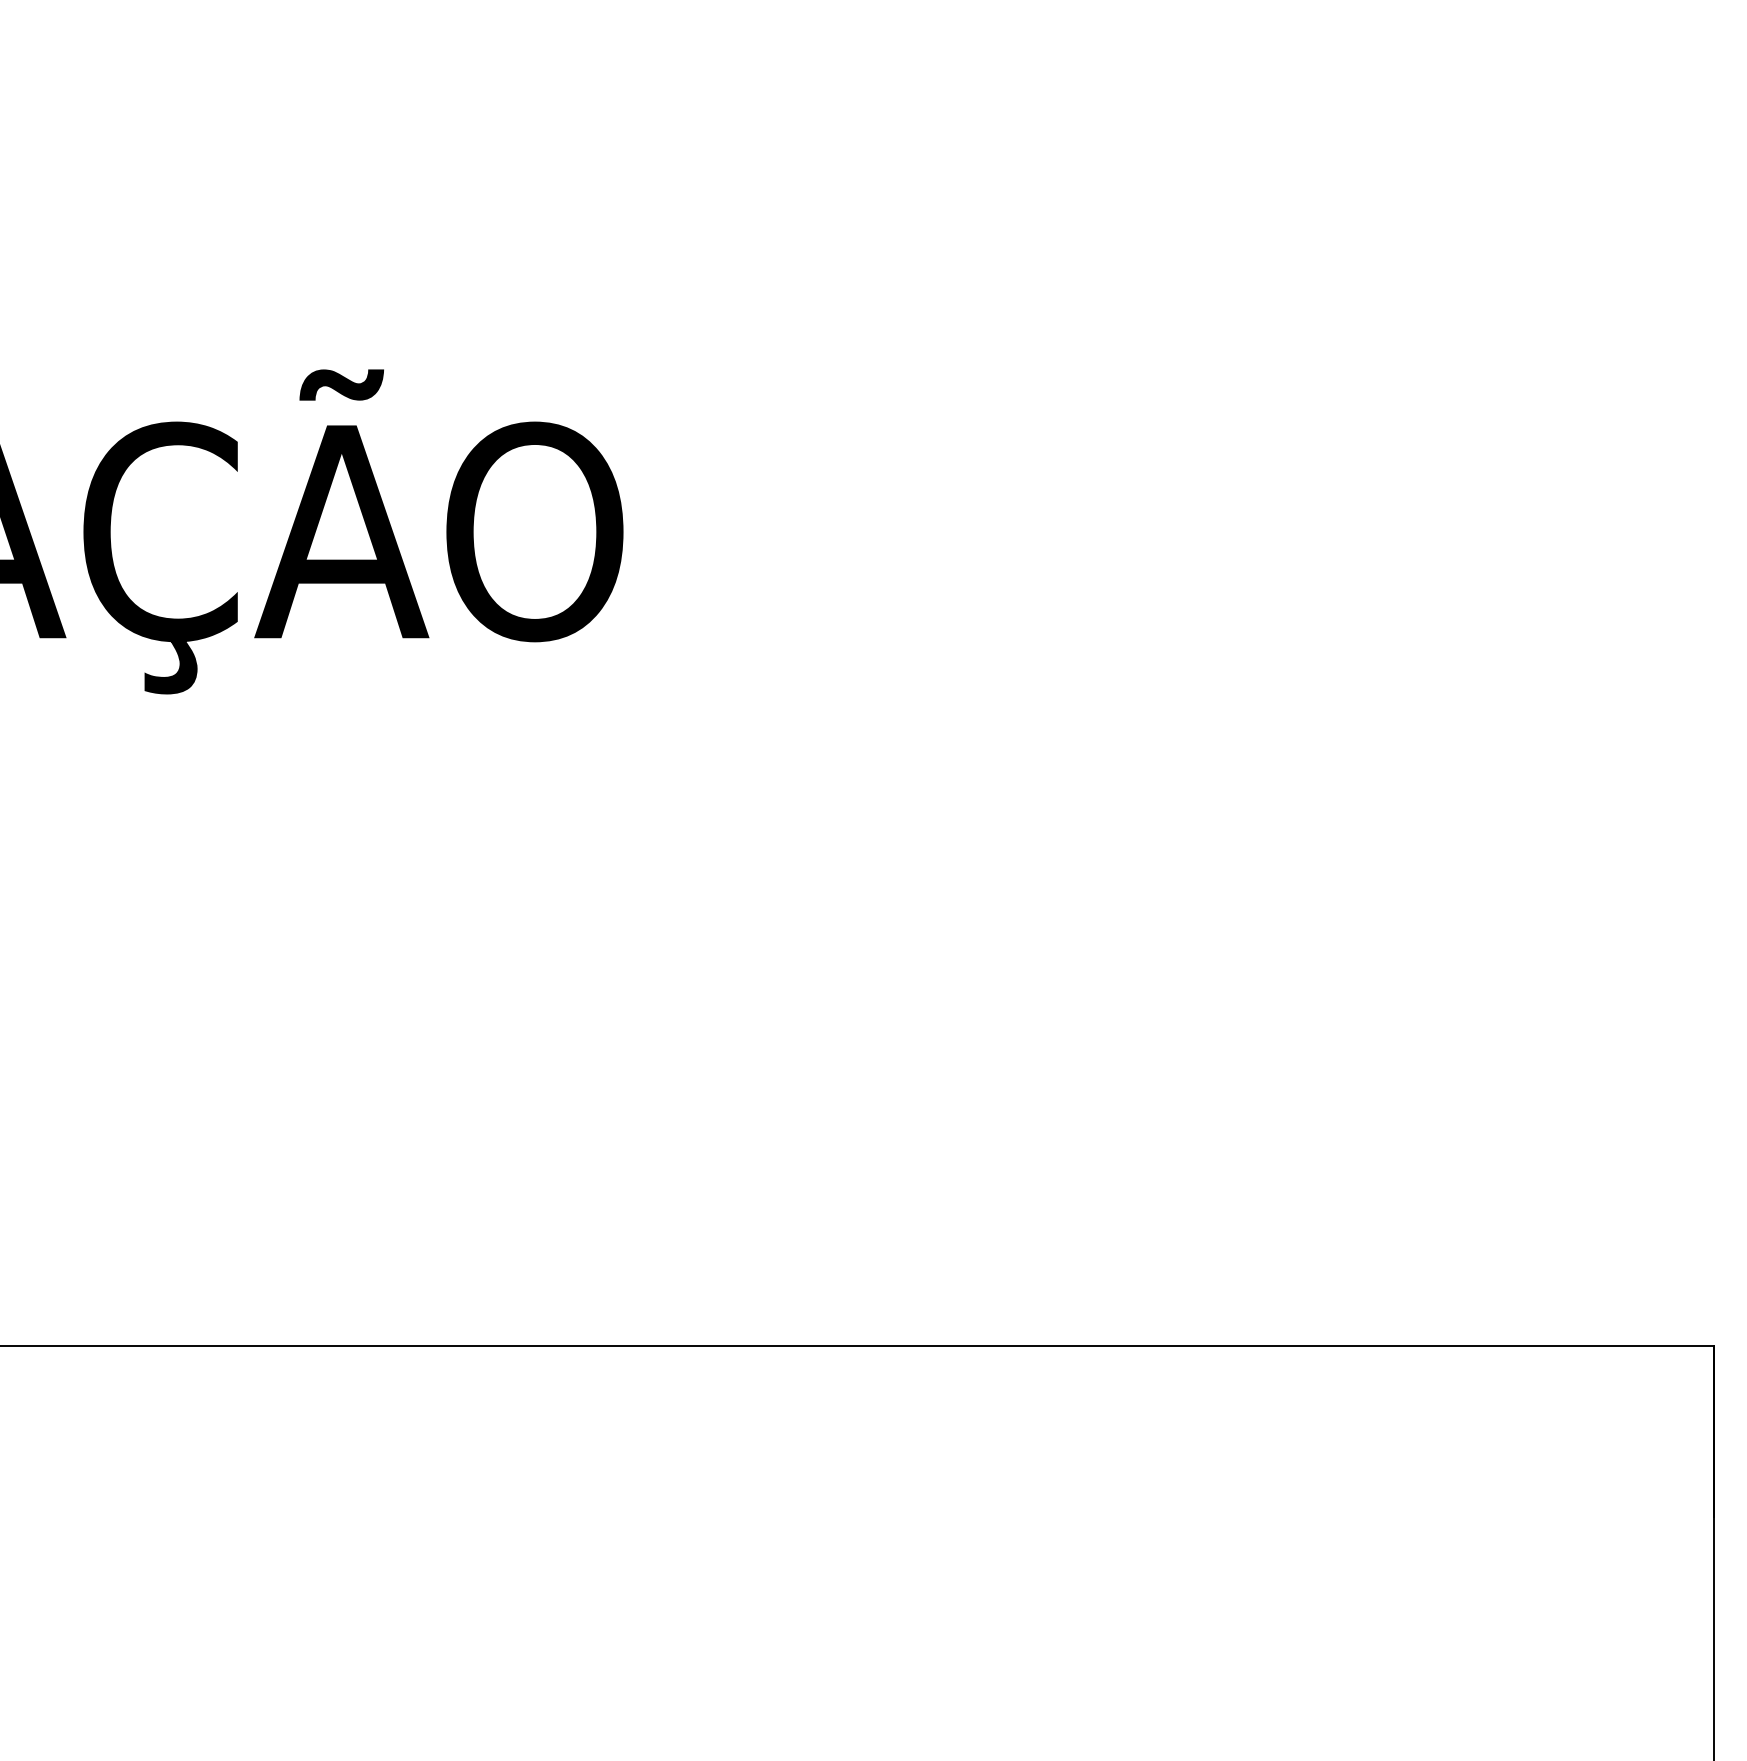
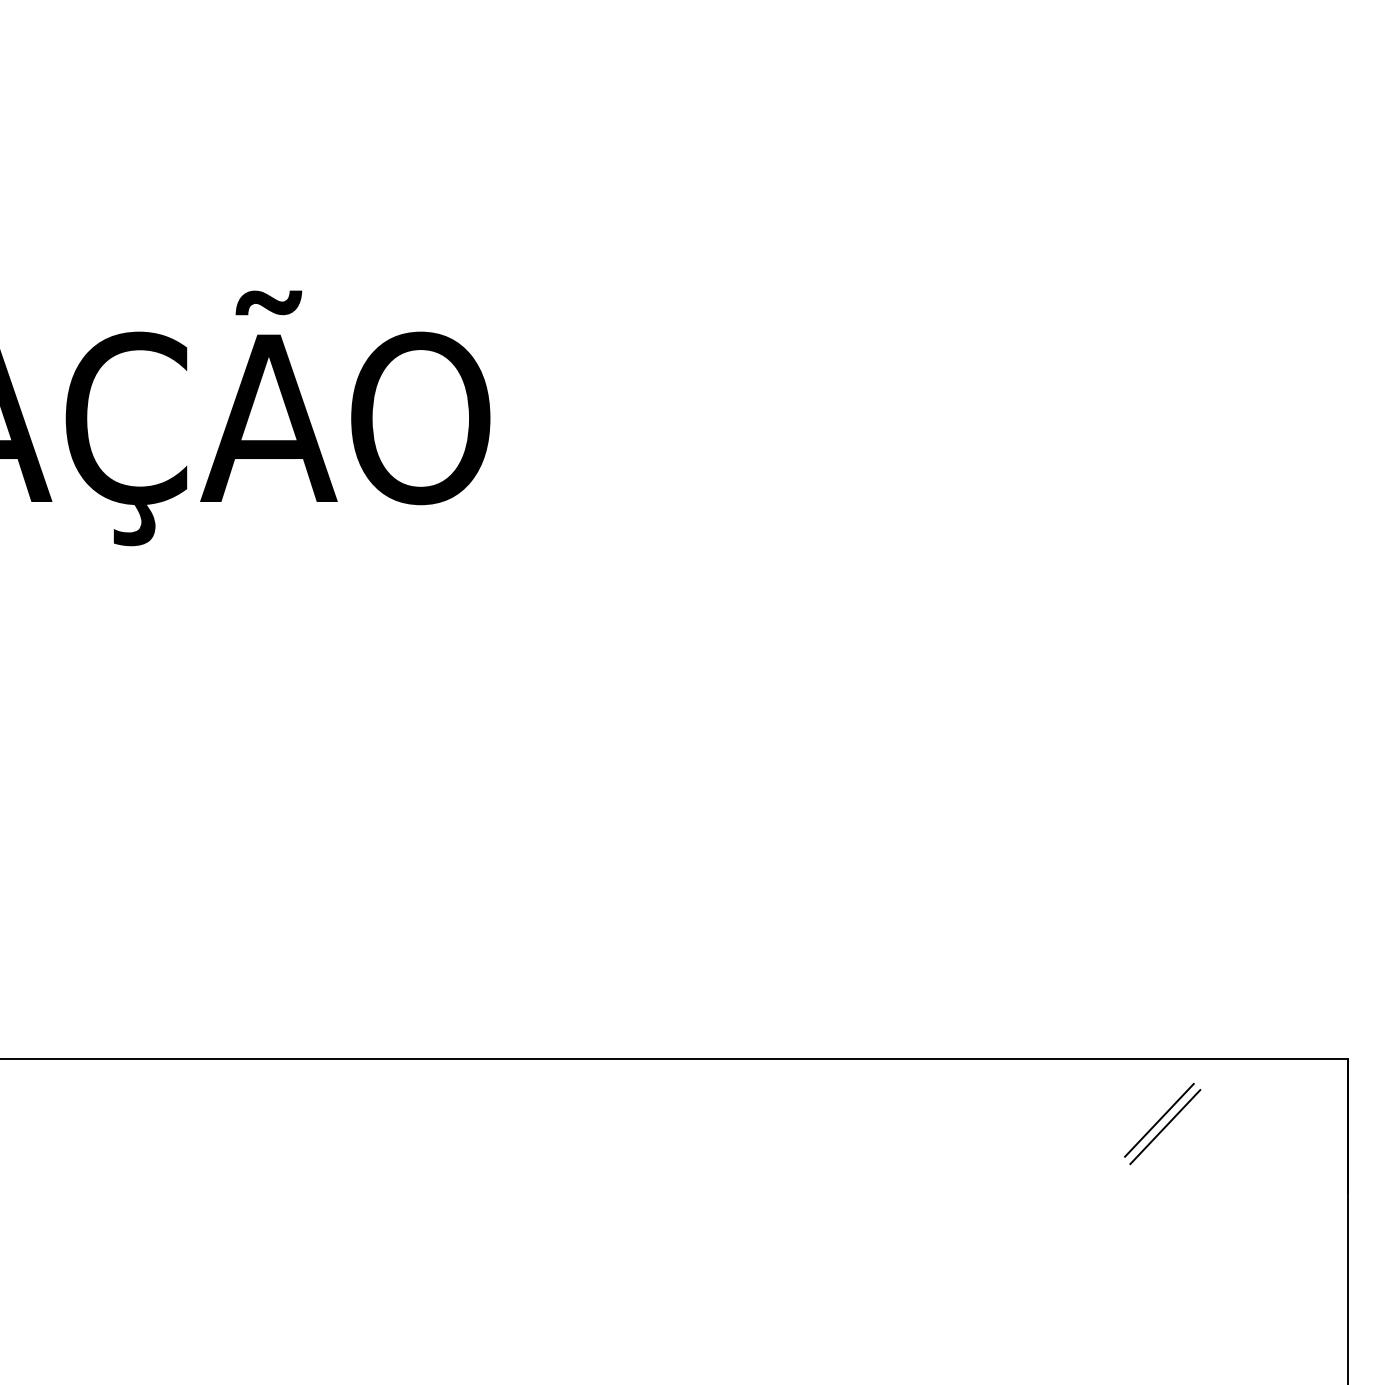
line: (1474, 1424) -> (1159, 1120), added
line: (1481, 1433) -> (1165, 1127), added

